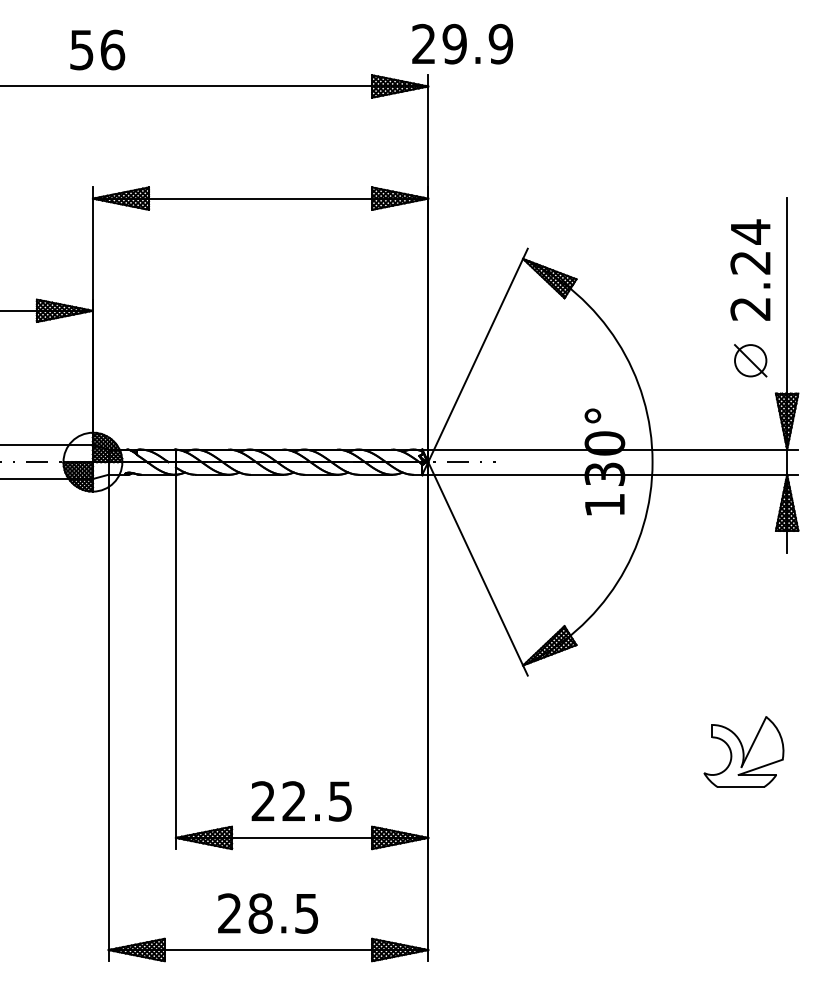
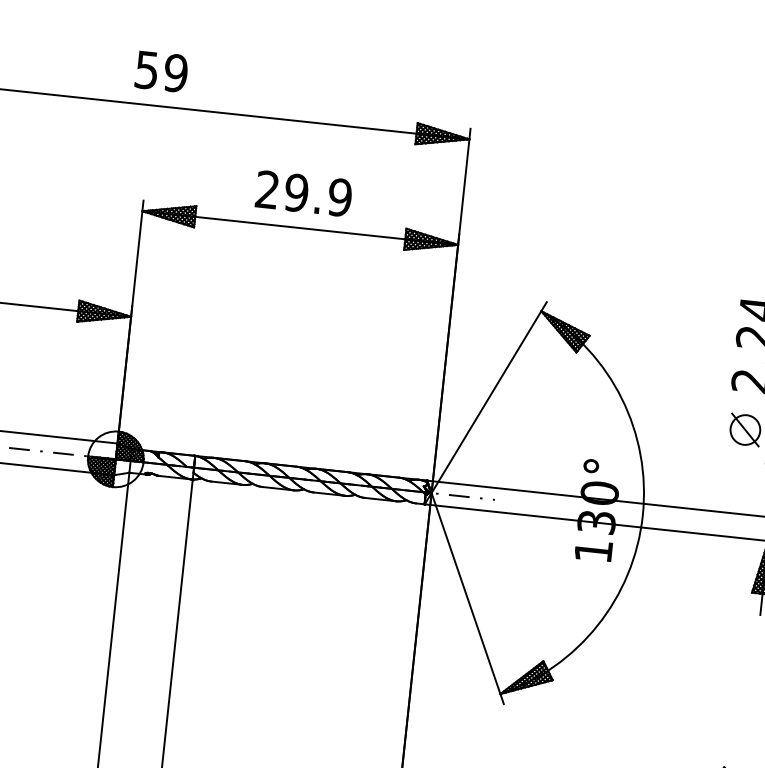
text: (462, 43) -> (303, 193), moved
text: (112, 49) -> (175, 72), 56 -> 59

